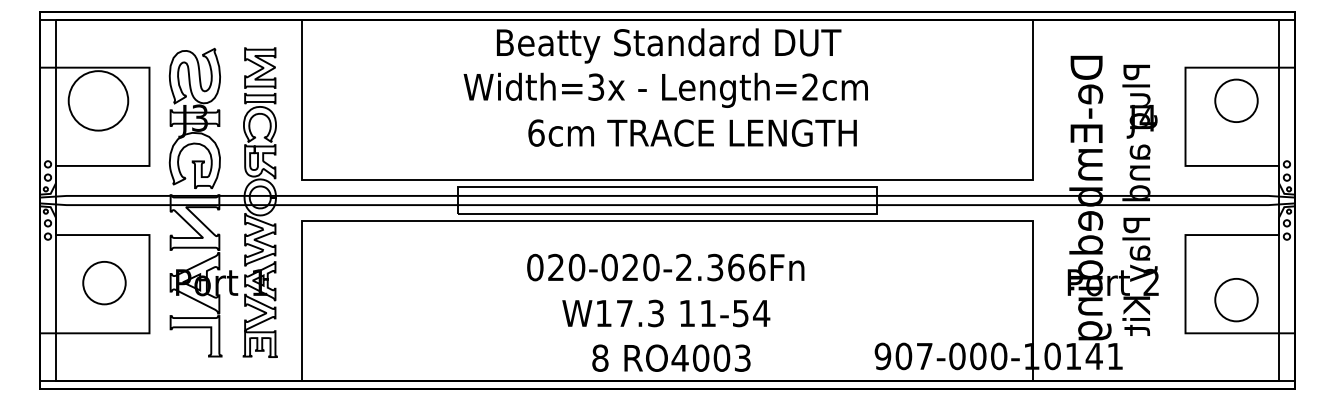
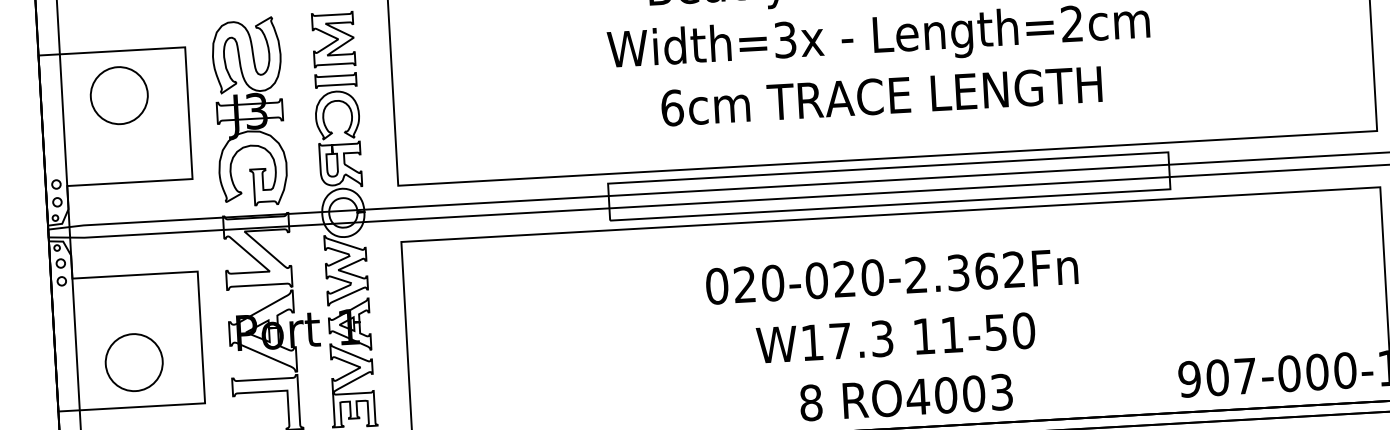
circle: (98, 100) -> (119, 95), size x0.71
text: (692, 132) -> (881, 95), moved
text: (757, 267) -> (1014, 269), 020-020-2.366Fn -> 020-020-2.362Fn
circle: (104, 283) -> (134, 363), moved
text: (761, 313) -> (1023, 330), 11-54 -> 11-50

